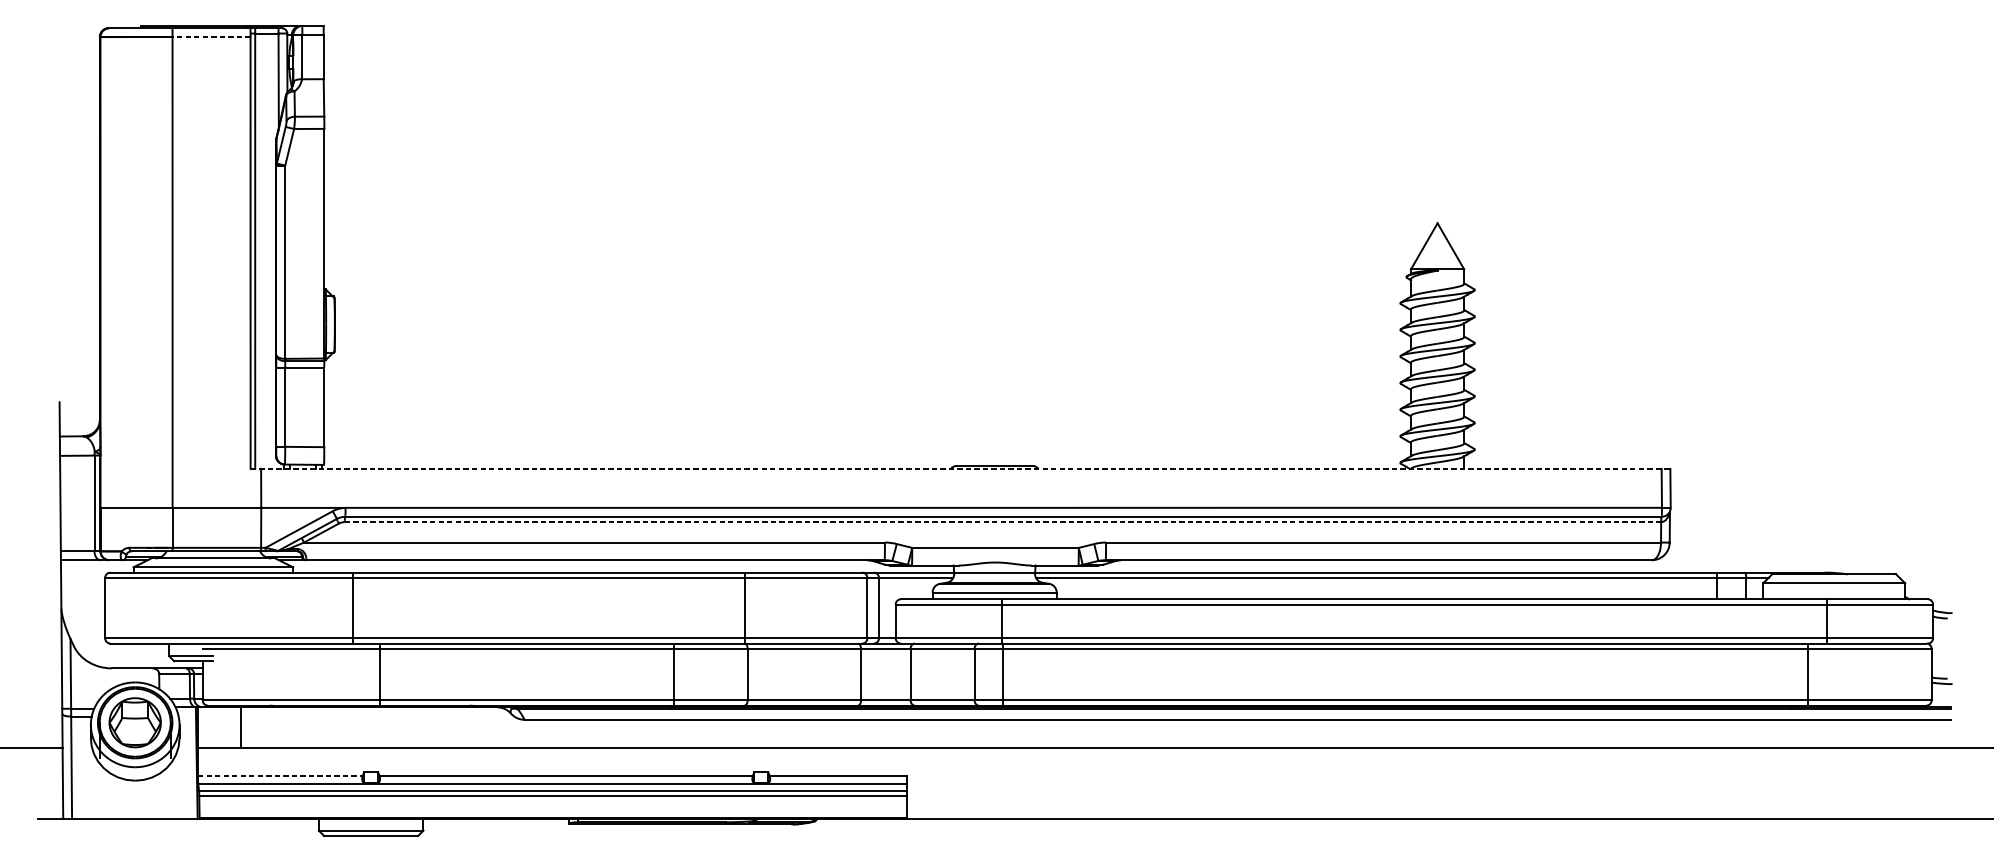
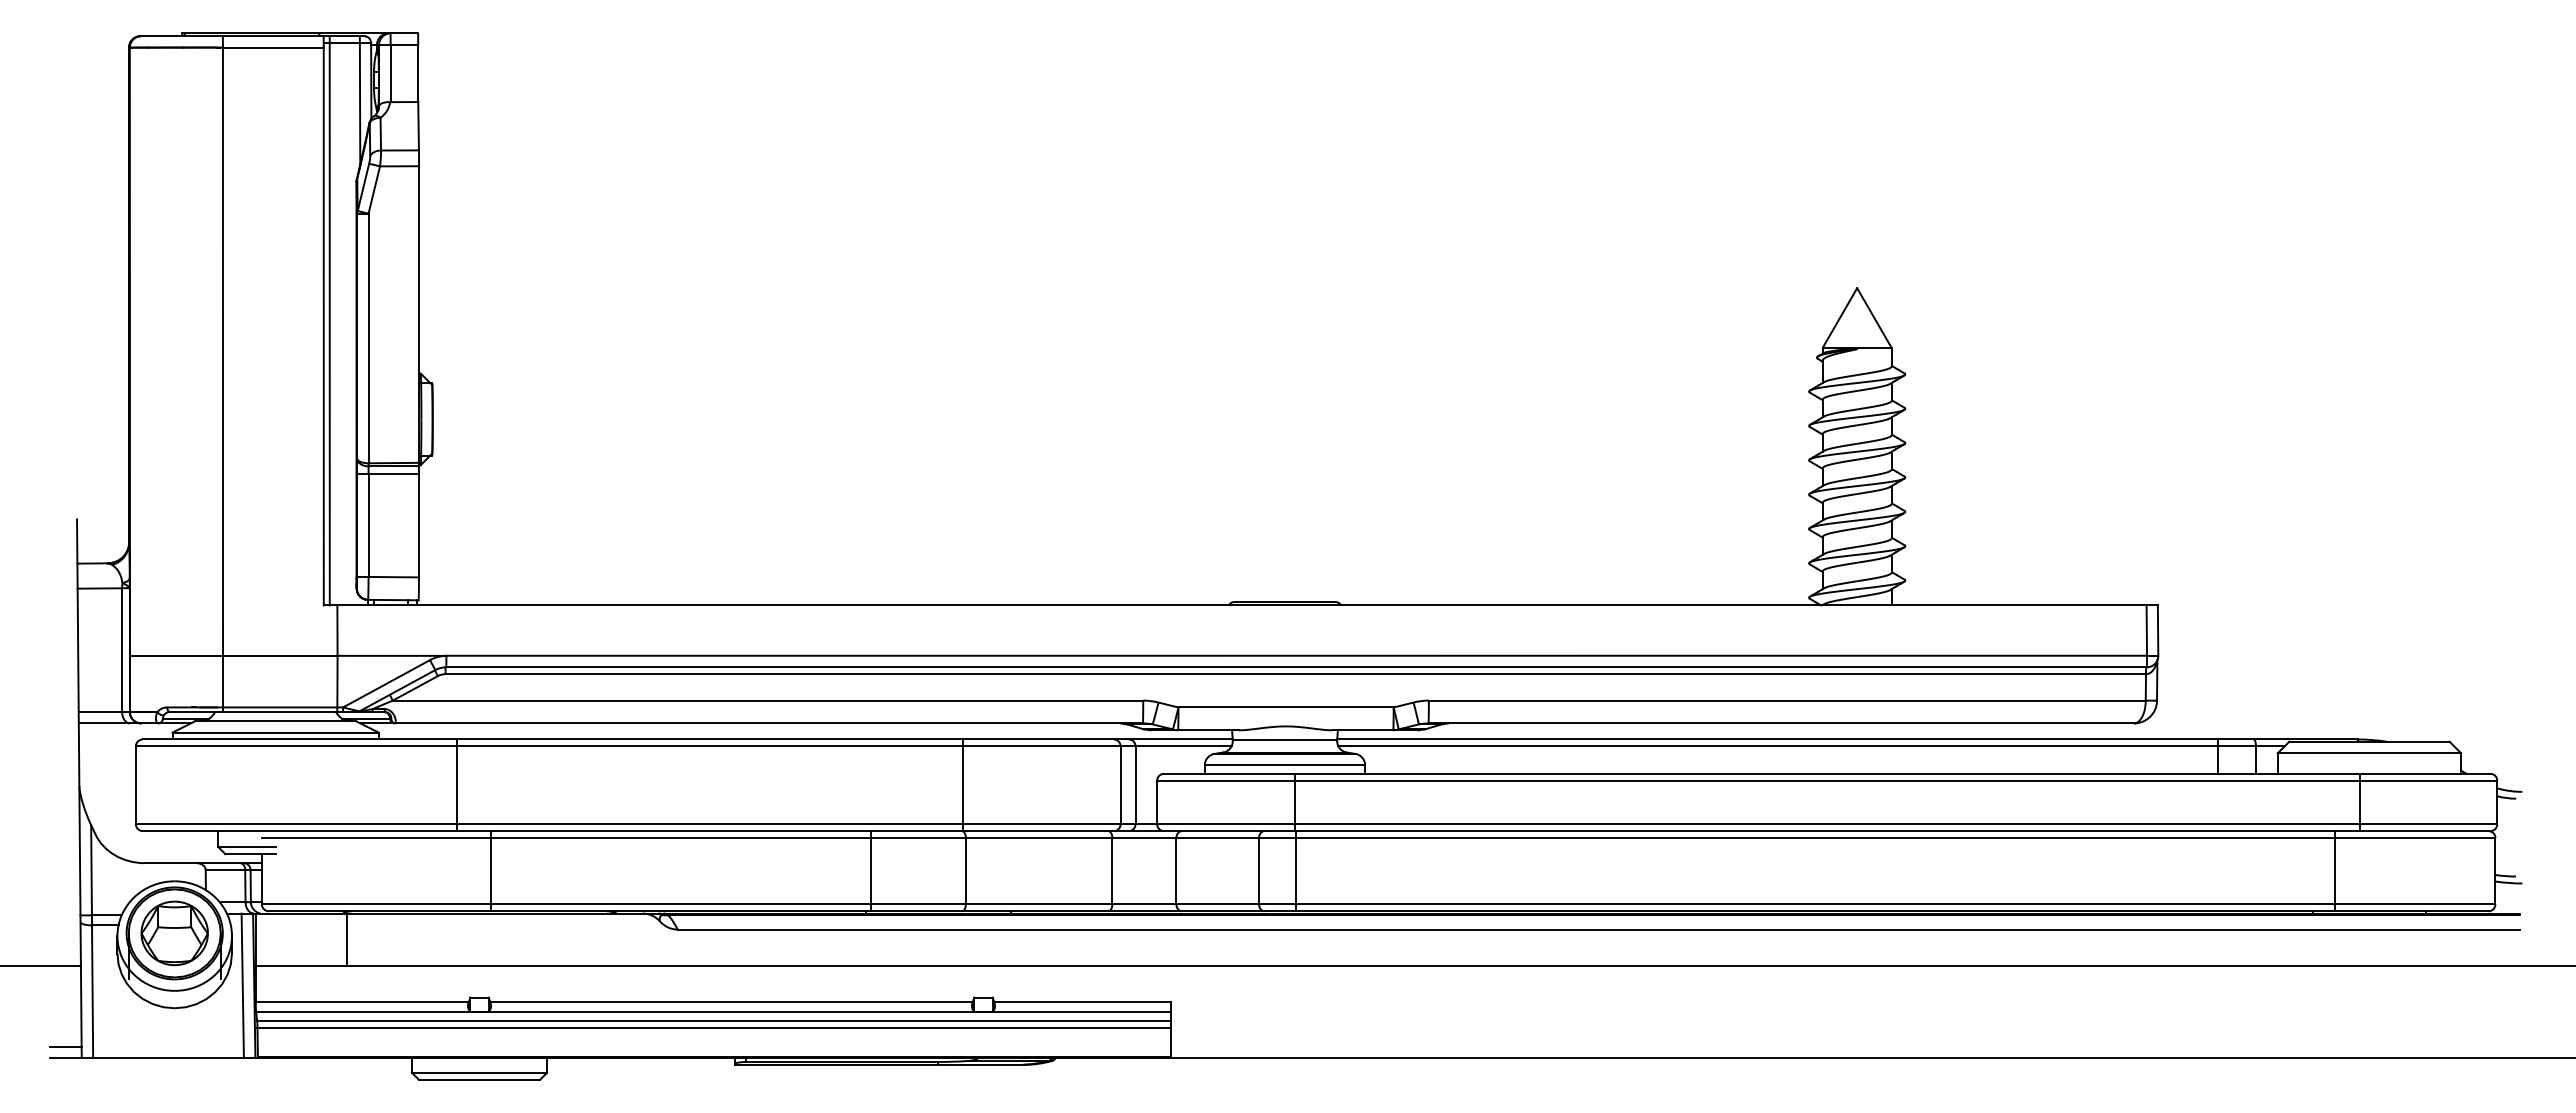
line: (208, 36) -> (269, 47), dashed -> solid
line: (961, 468) -> (1241, 605), dashed -> solid
line: (1003, 522) -> (1296, 674), dashed -> solid
line: (241, 727) -> (347, 939), moved
line: (187, 763) -> (242, 985), added
line: (280, 775) -> (362, 1001), dashed -> solid
line: (50, 810) -> (65, 1046), added

